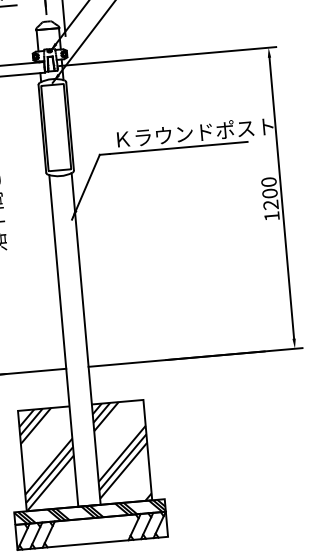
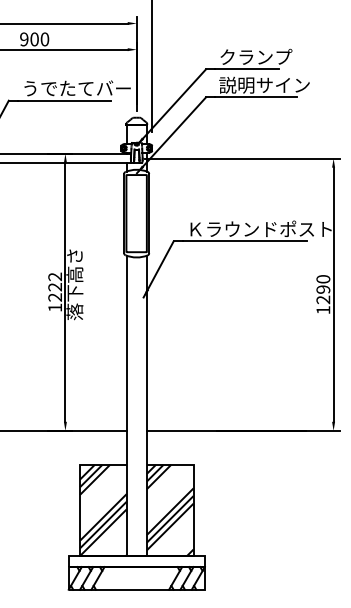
text: (270, 193) -> (323, 289), 1200 -> 1290
hatch: (89, 512) -> (136, 561), removed

